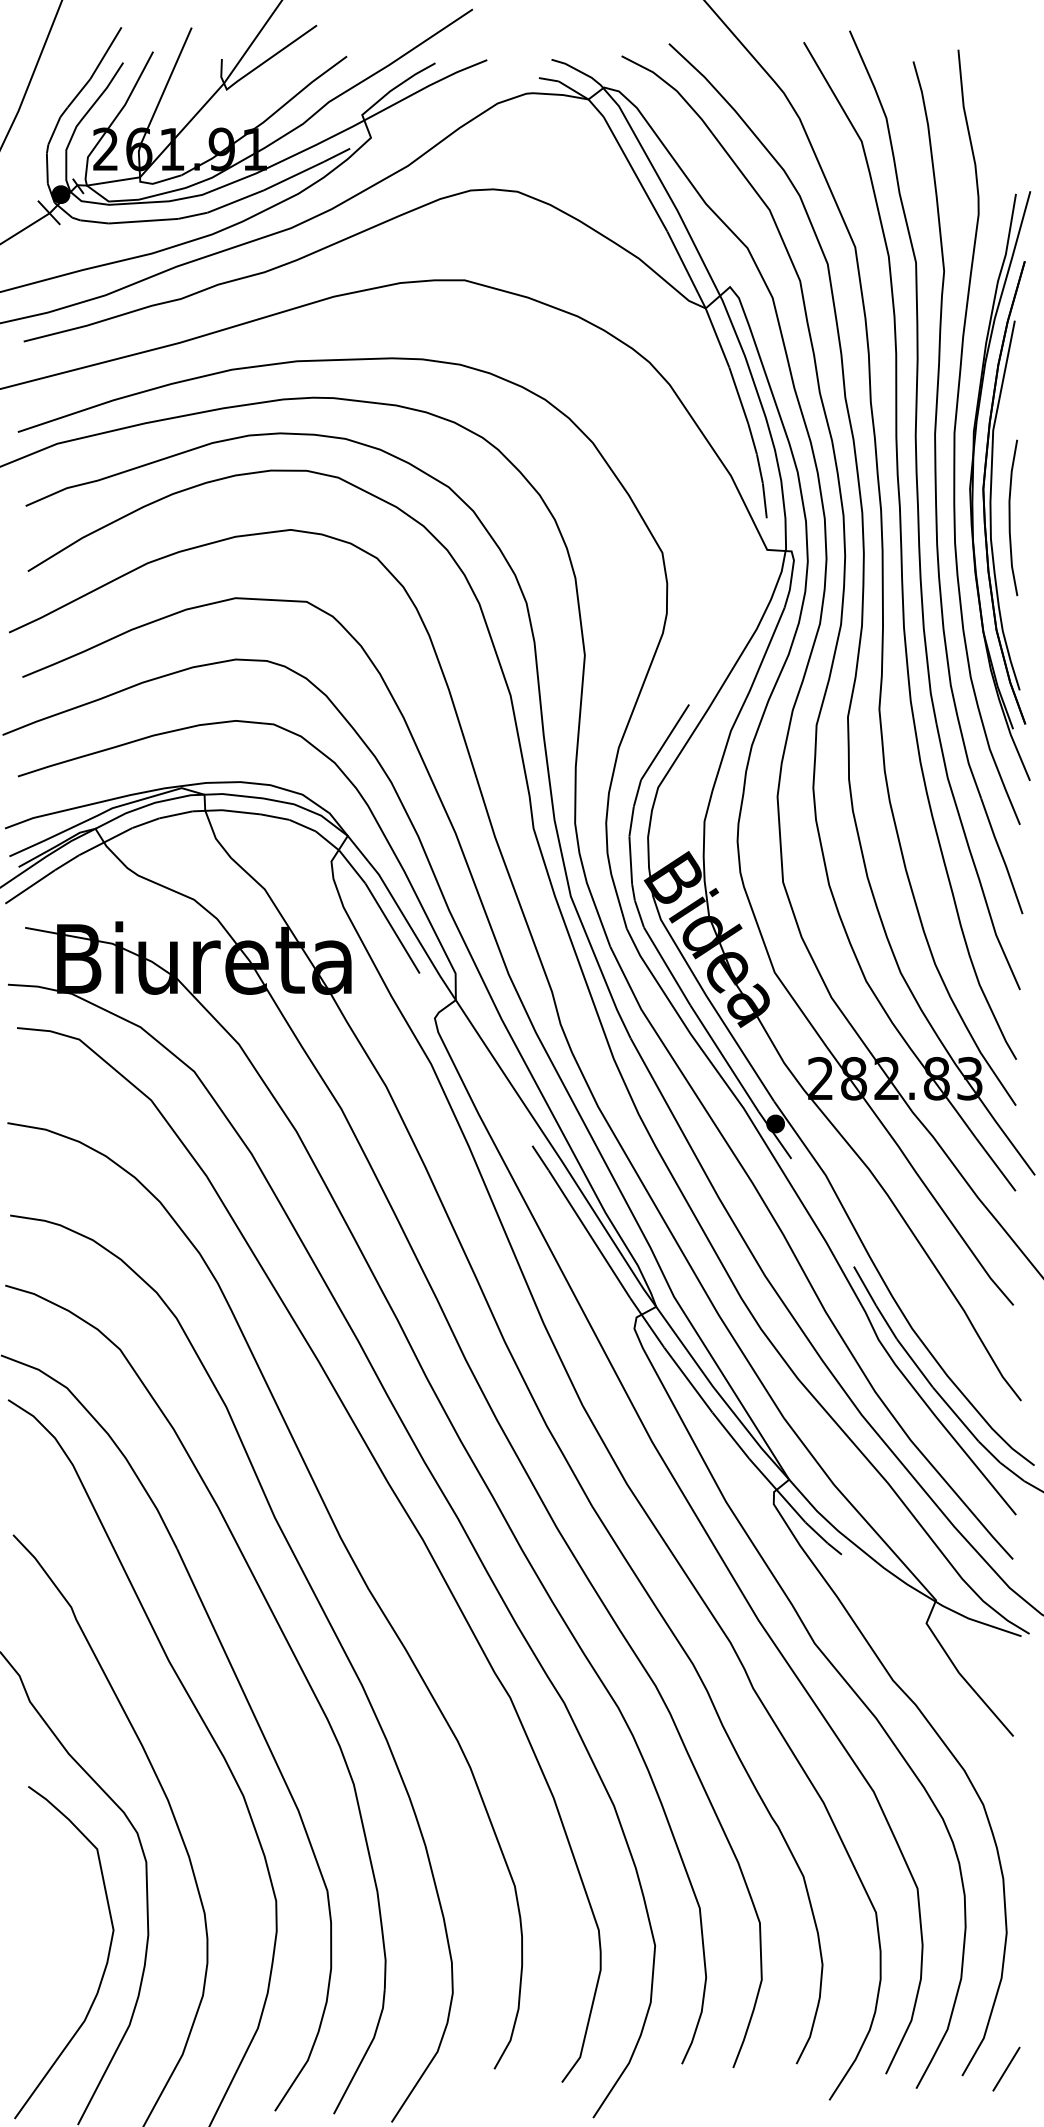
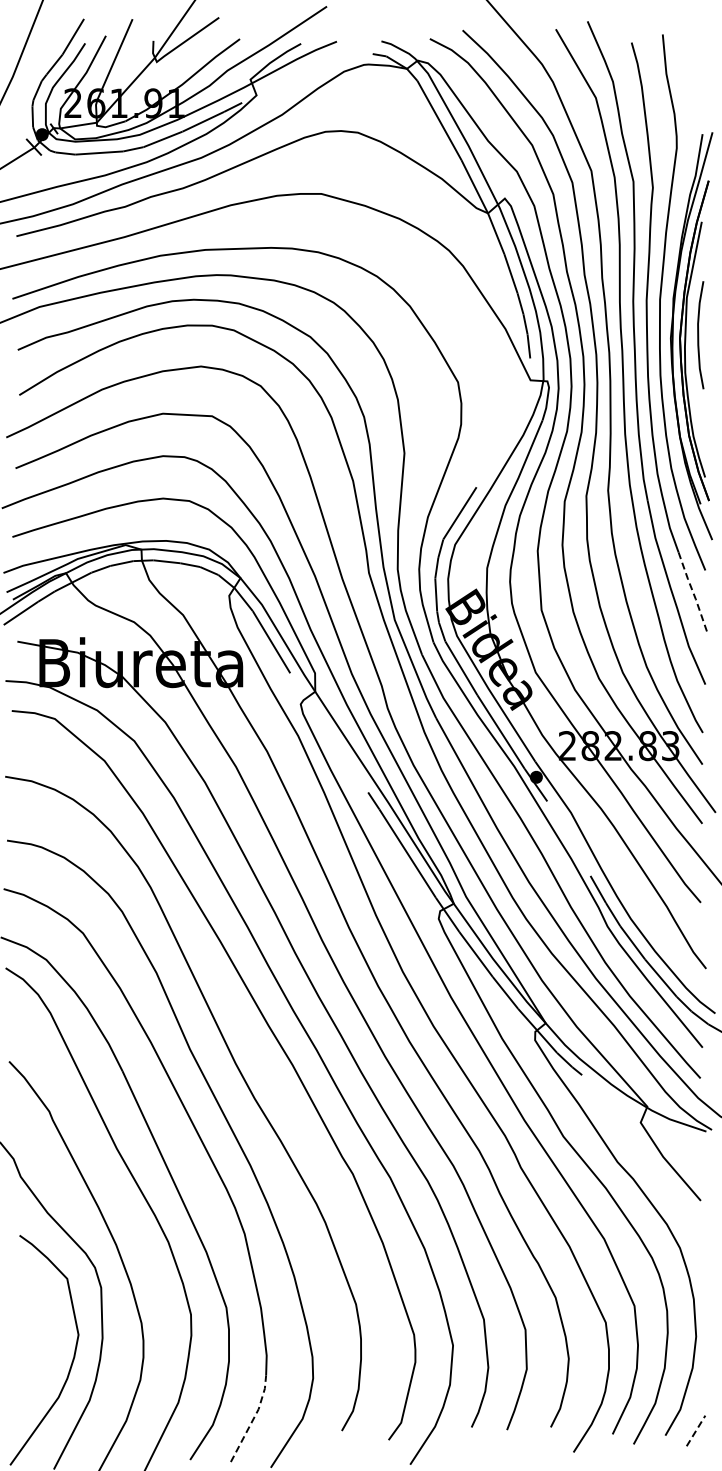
curve: (1011, 518) -> (699, 335), moved
line: (1001, 855) -> (692, 591), solid -> dashed
line: (366, 2051) -> (253, 1418), solid -> dashed
line: (1007, 2068) -> (696, 1430), solid -> dashed

